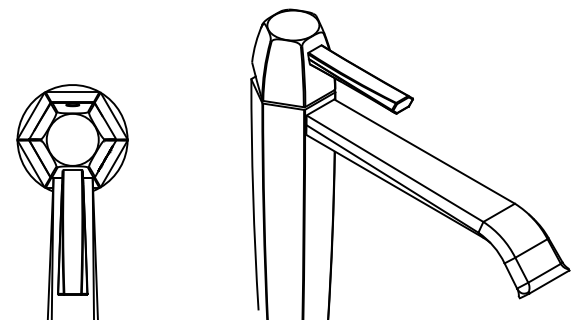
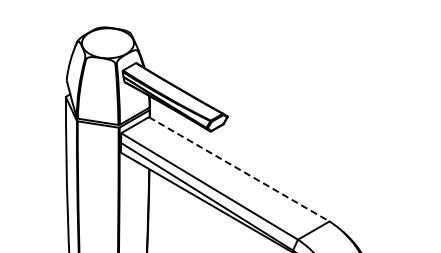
line: (425, 151) -> (240, 169), solid -> dashed

